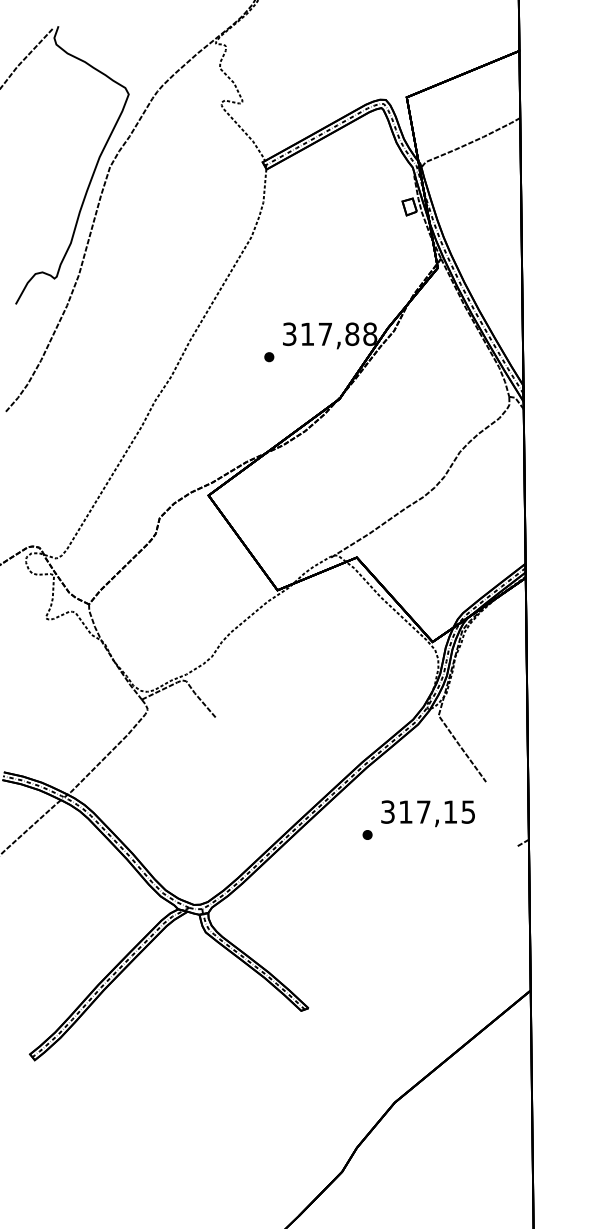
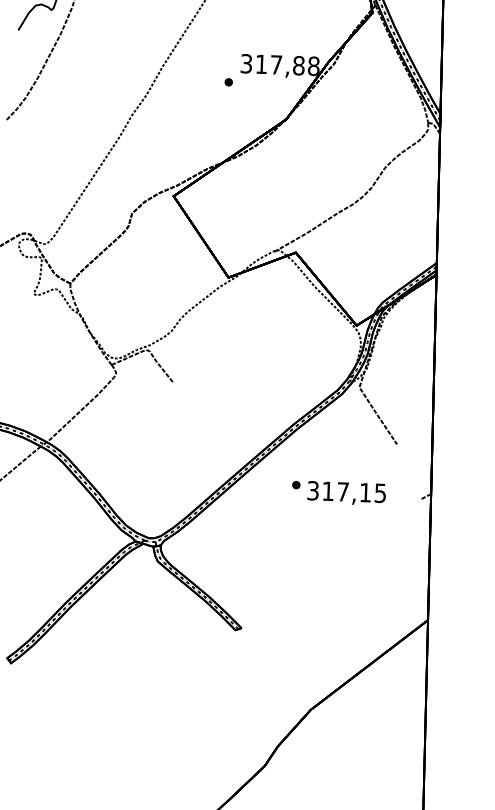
text: (427, 813) -> (346, 493), moved

